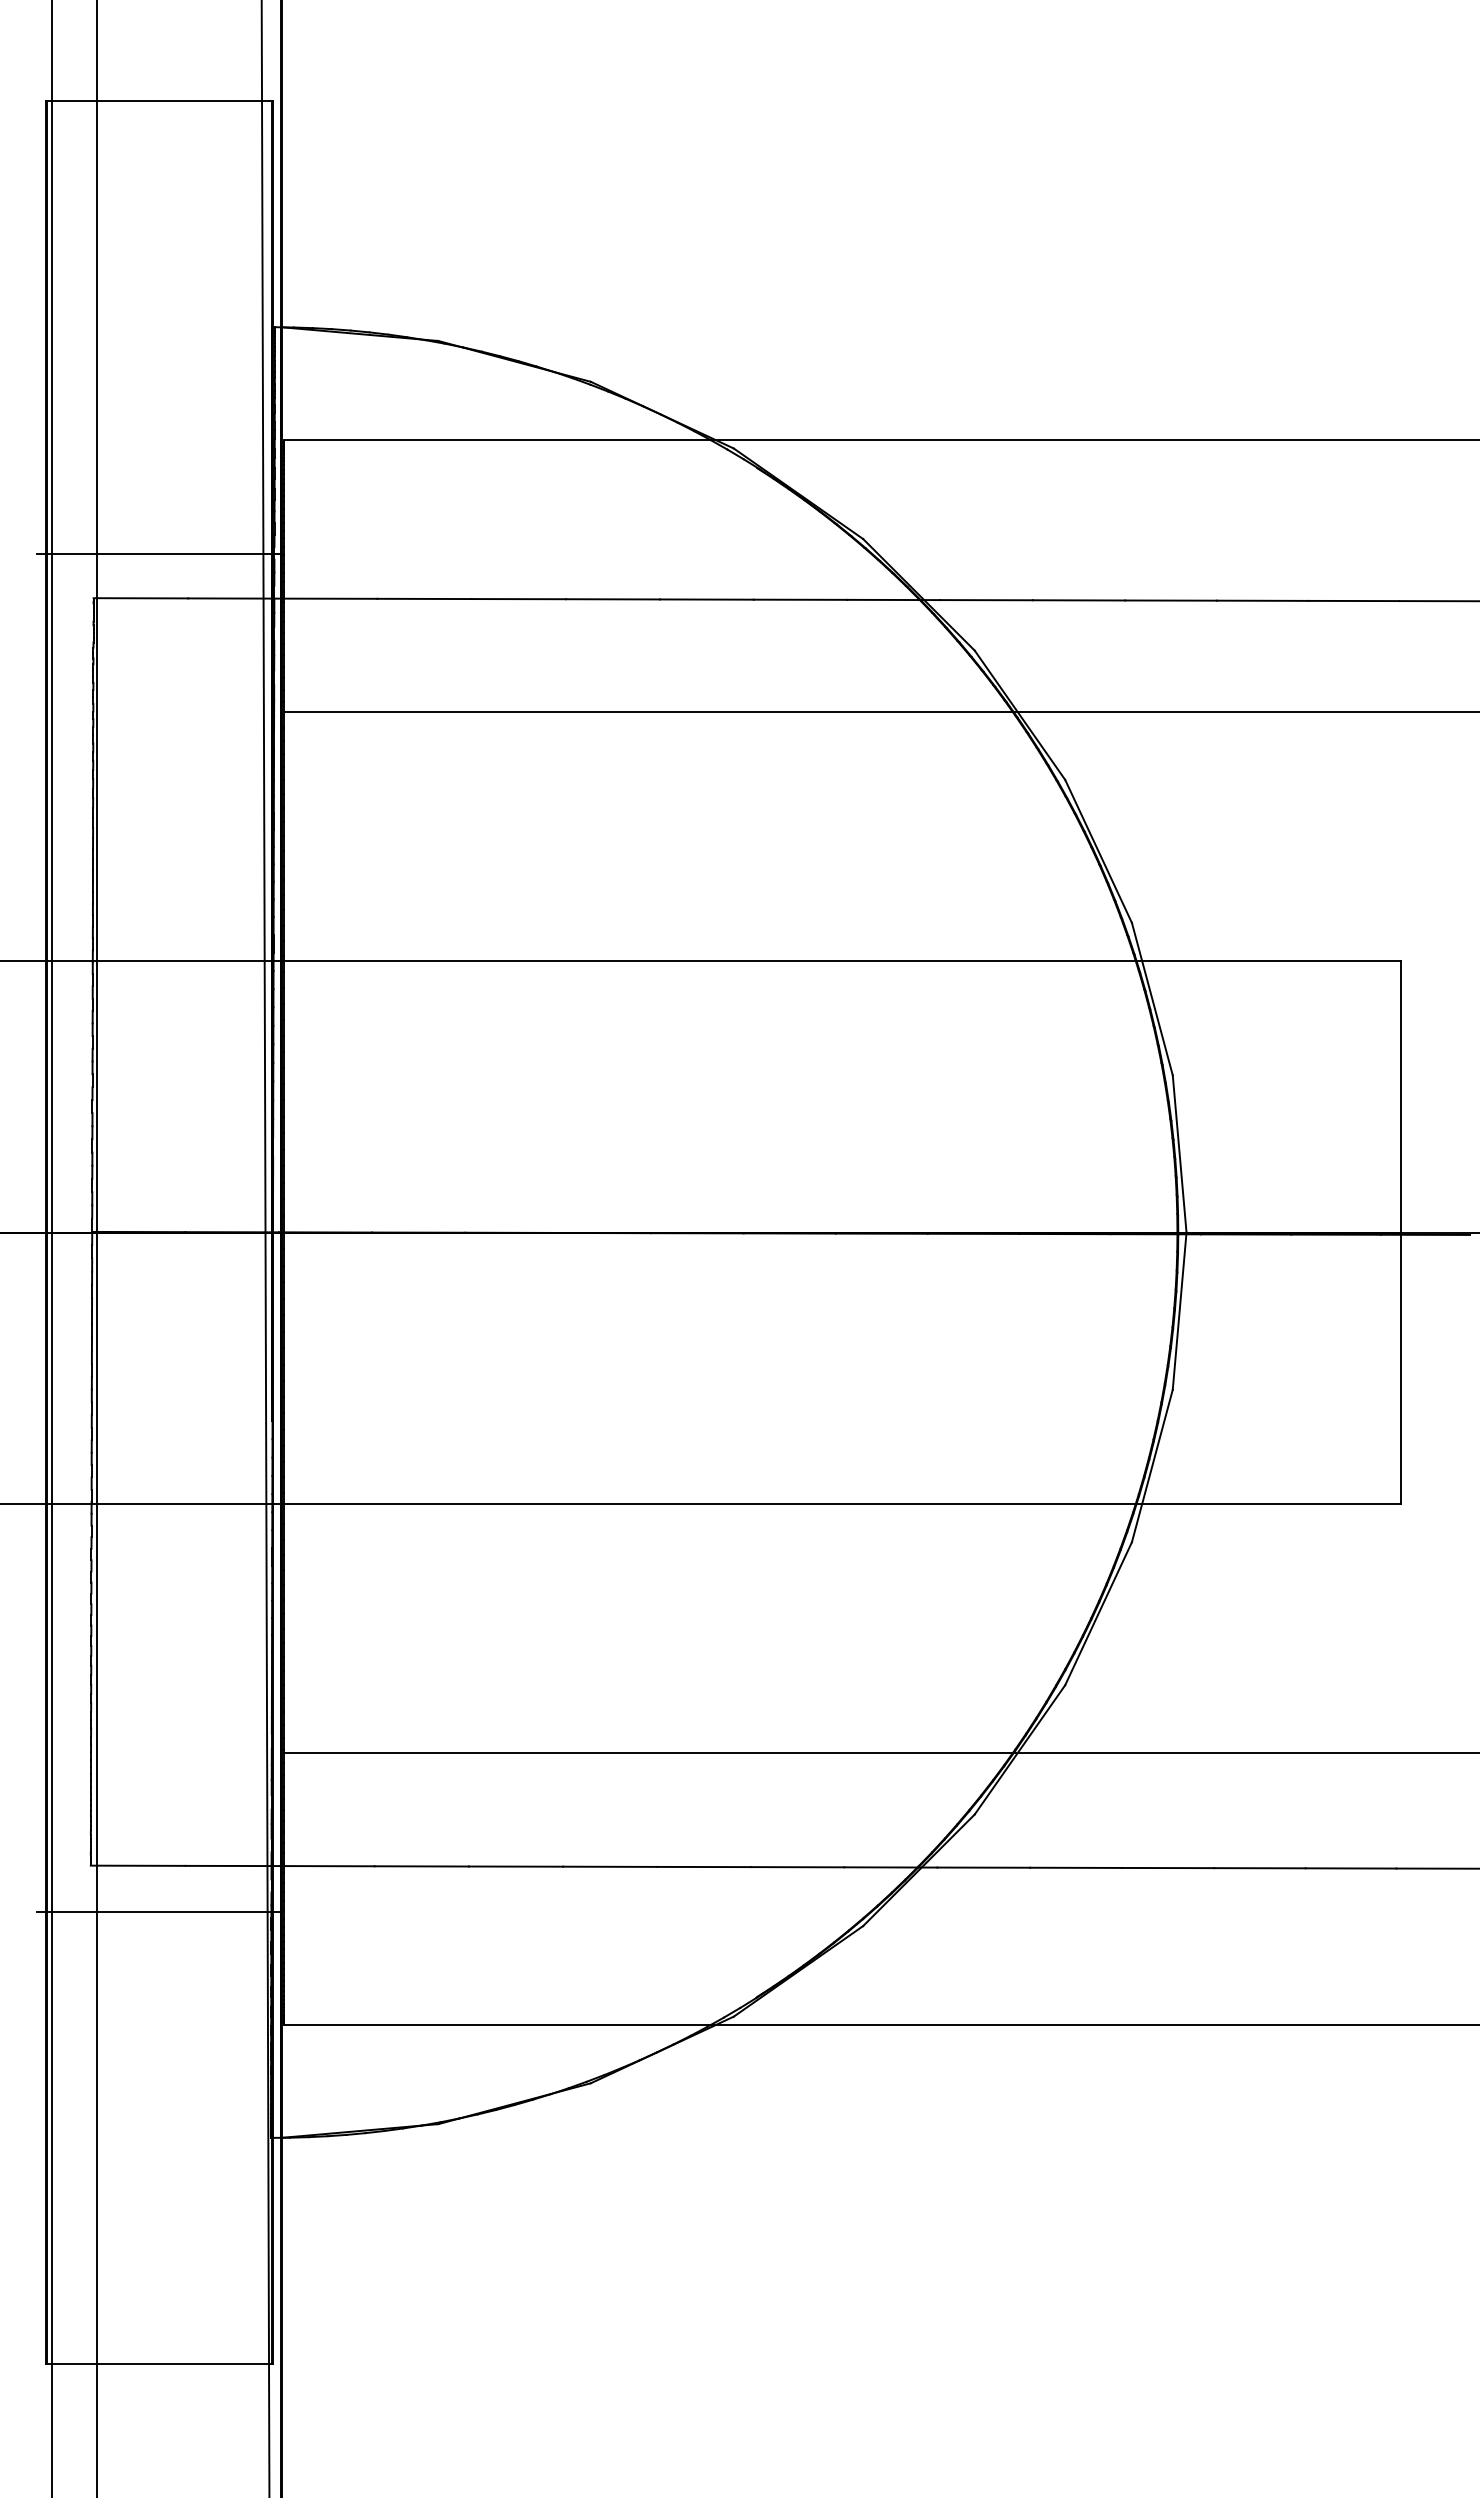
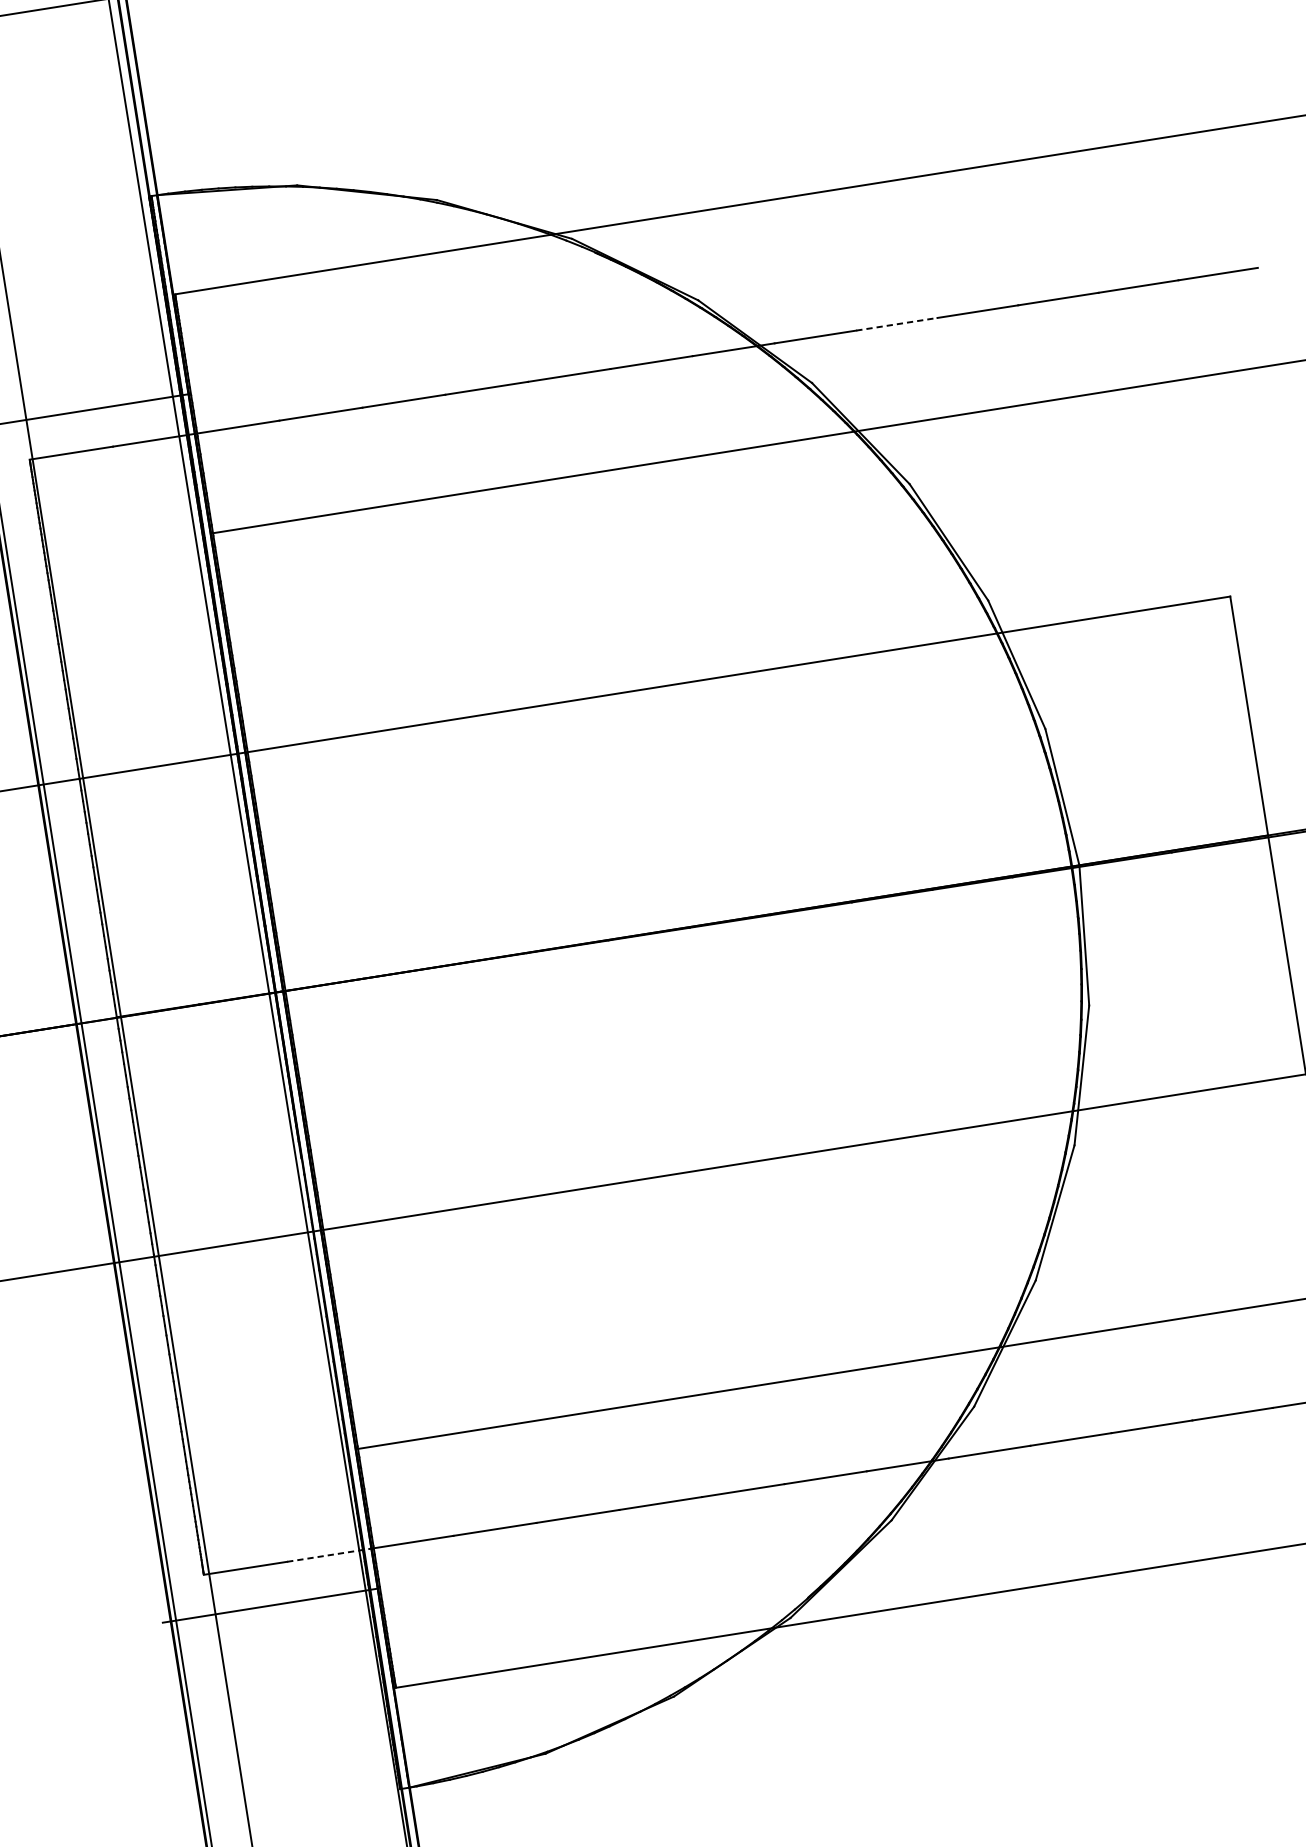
line: (1079, 600) -> (897, 324), solid -> dashed
line: (233, 1865) -> (329, 1554), solid -> dashed

